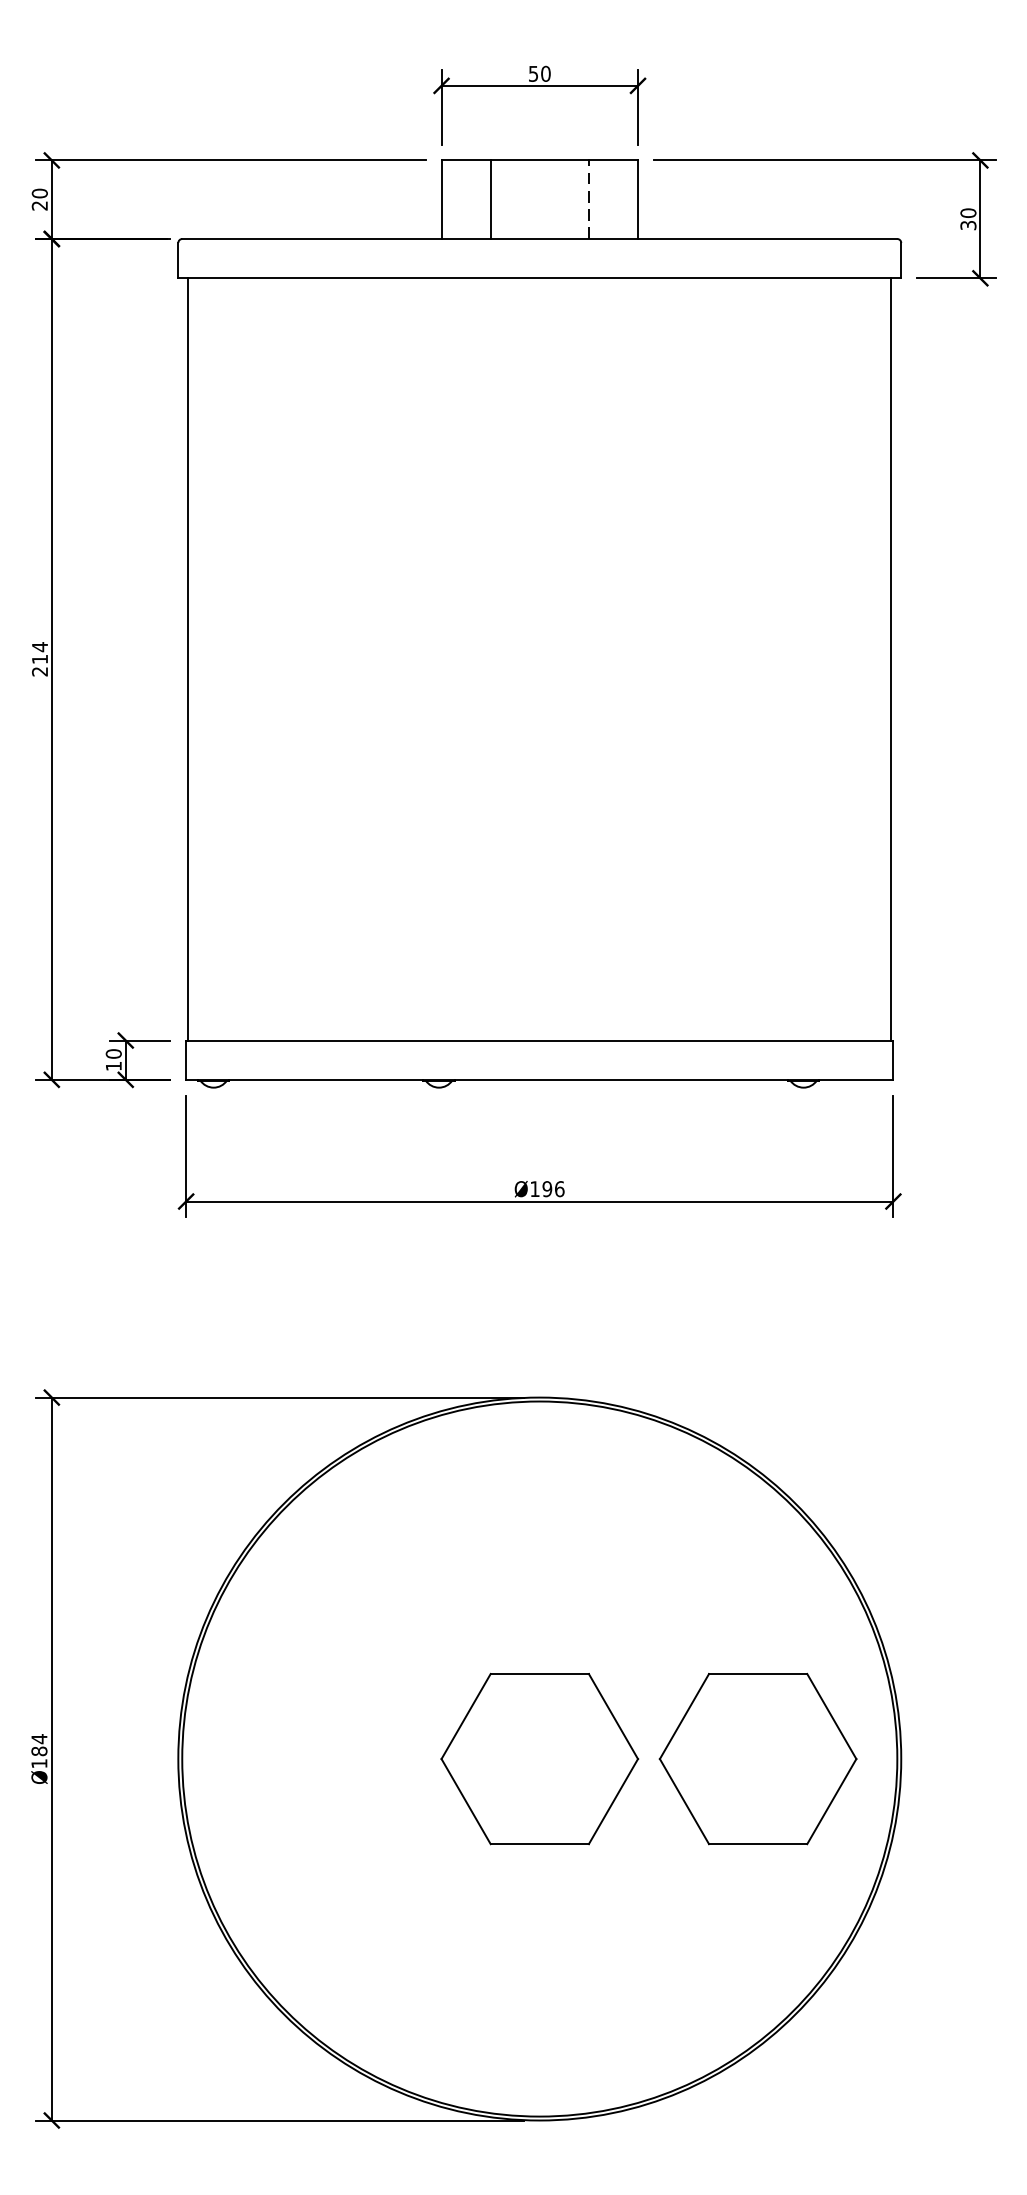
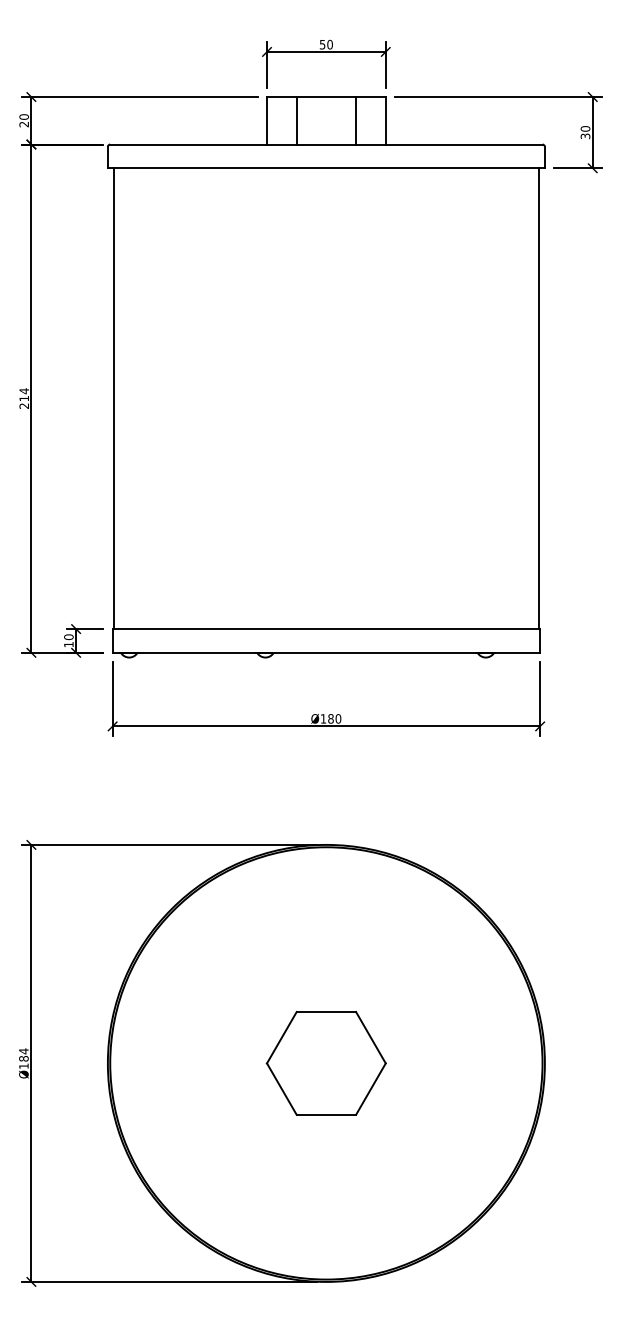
line: (589, 199) -> (356, 120), dashed -> solid
text: (553, 1188) -> (334, 718), Ø196 -> Ø180
part: (756, 1759) -> (457, 1063), removed

